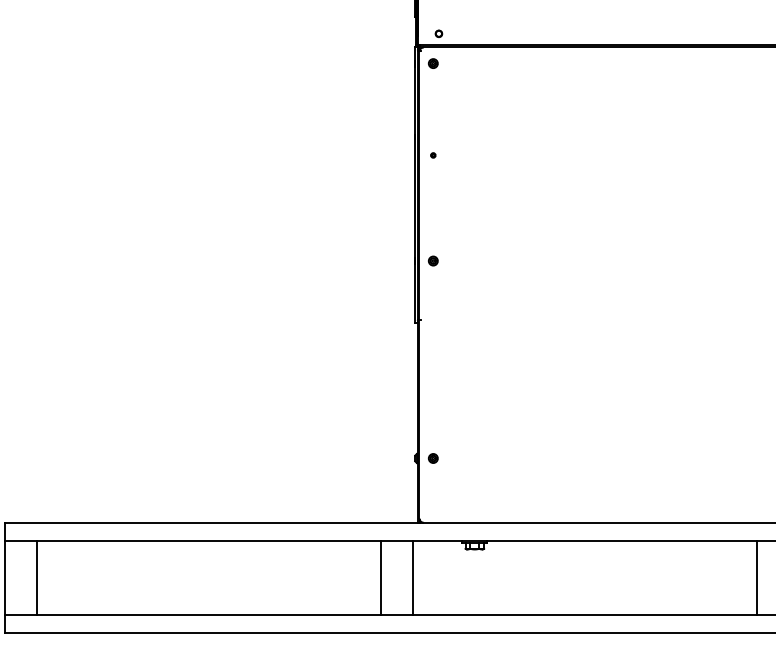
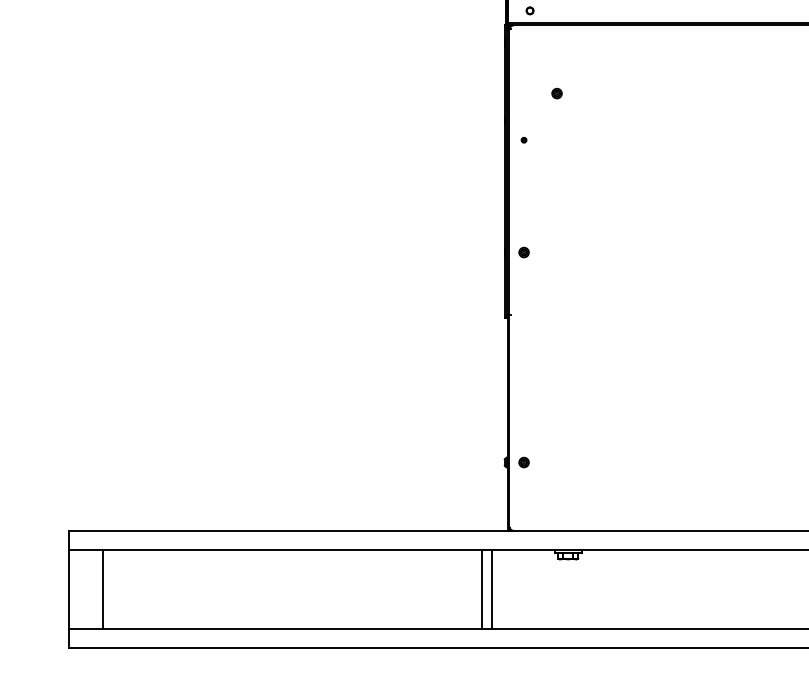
part: (432, 63) -> (556, 93), moved
line: (381, 577) -> (492, 589), moved
line: (413, 577) -> (481, 589), moved

